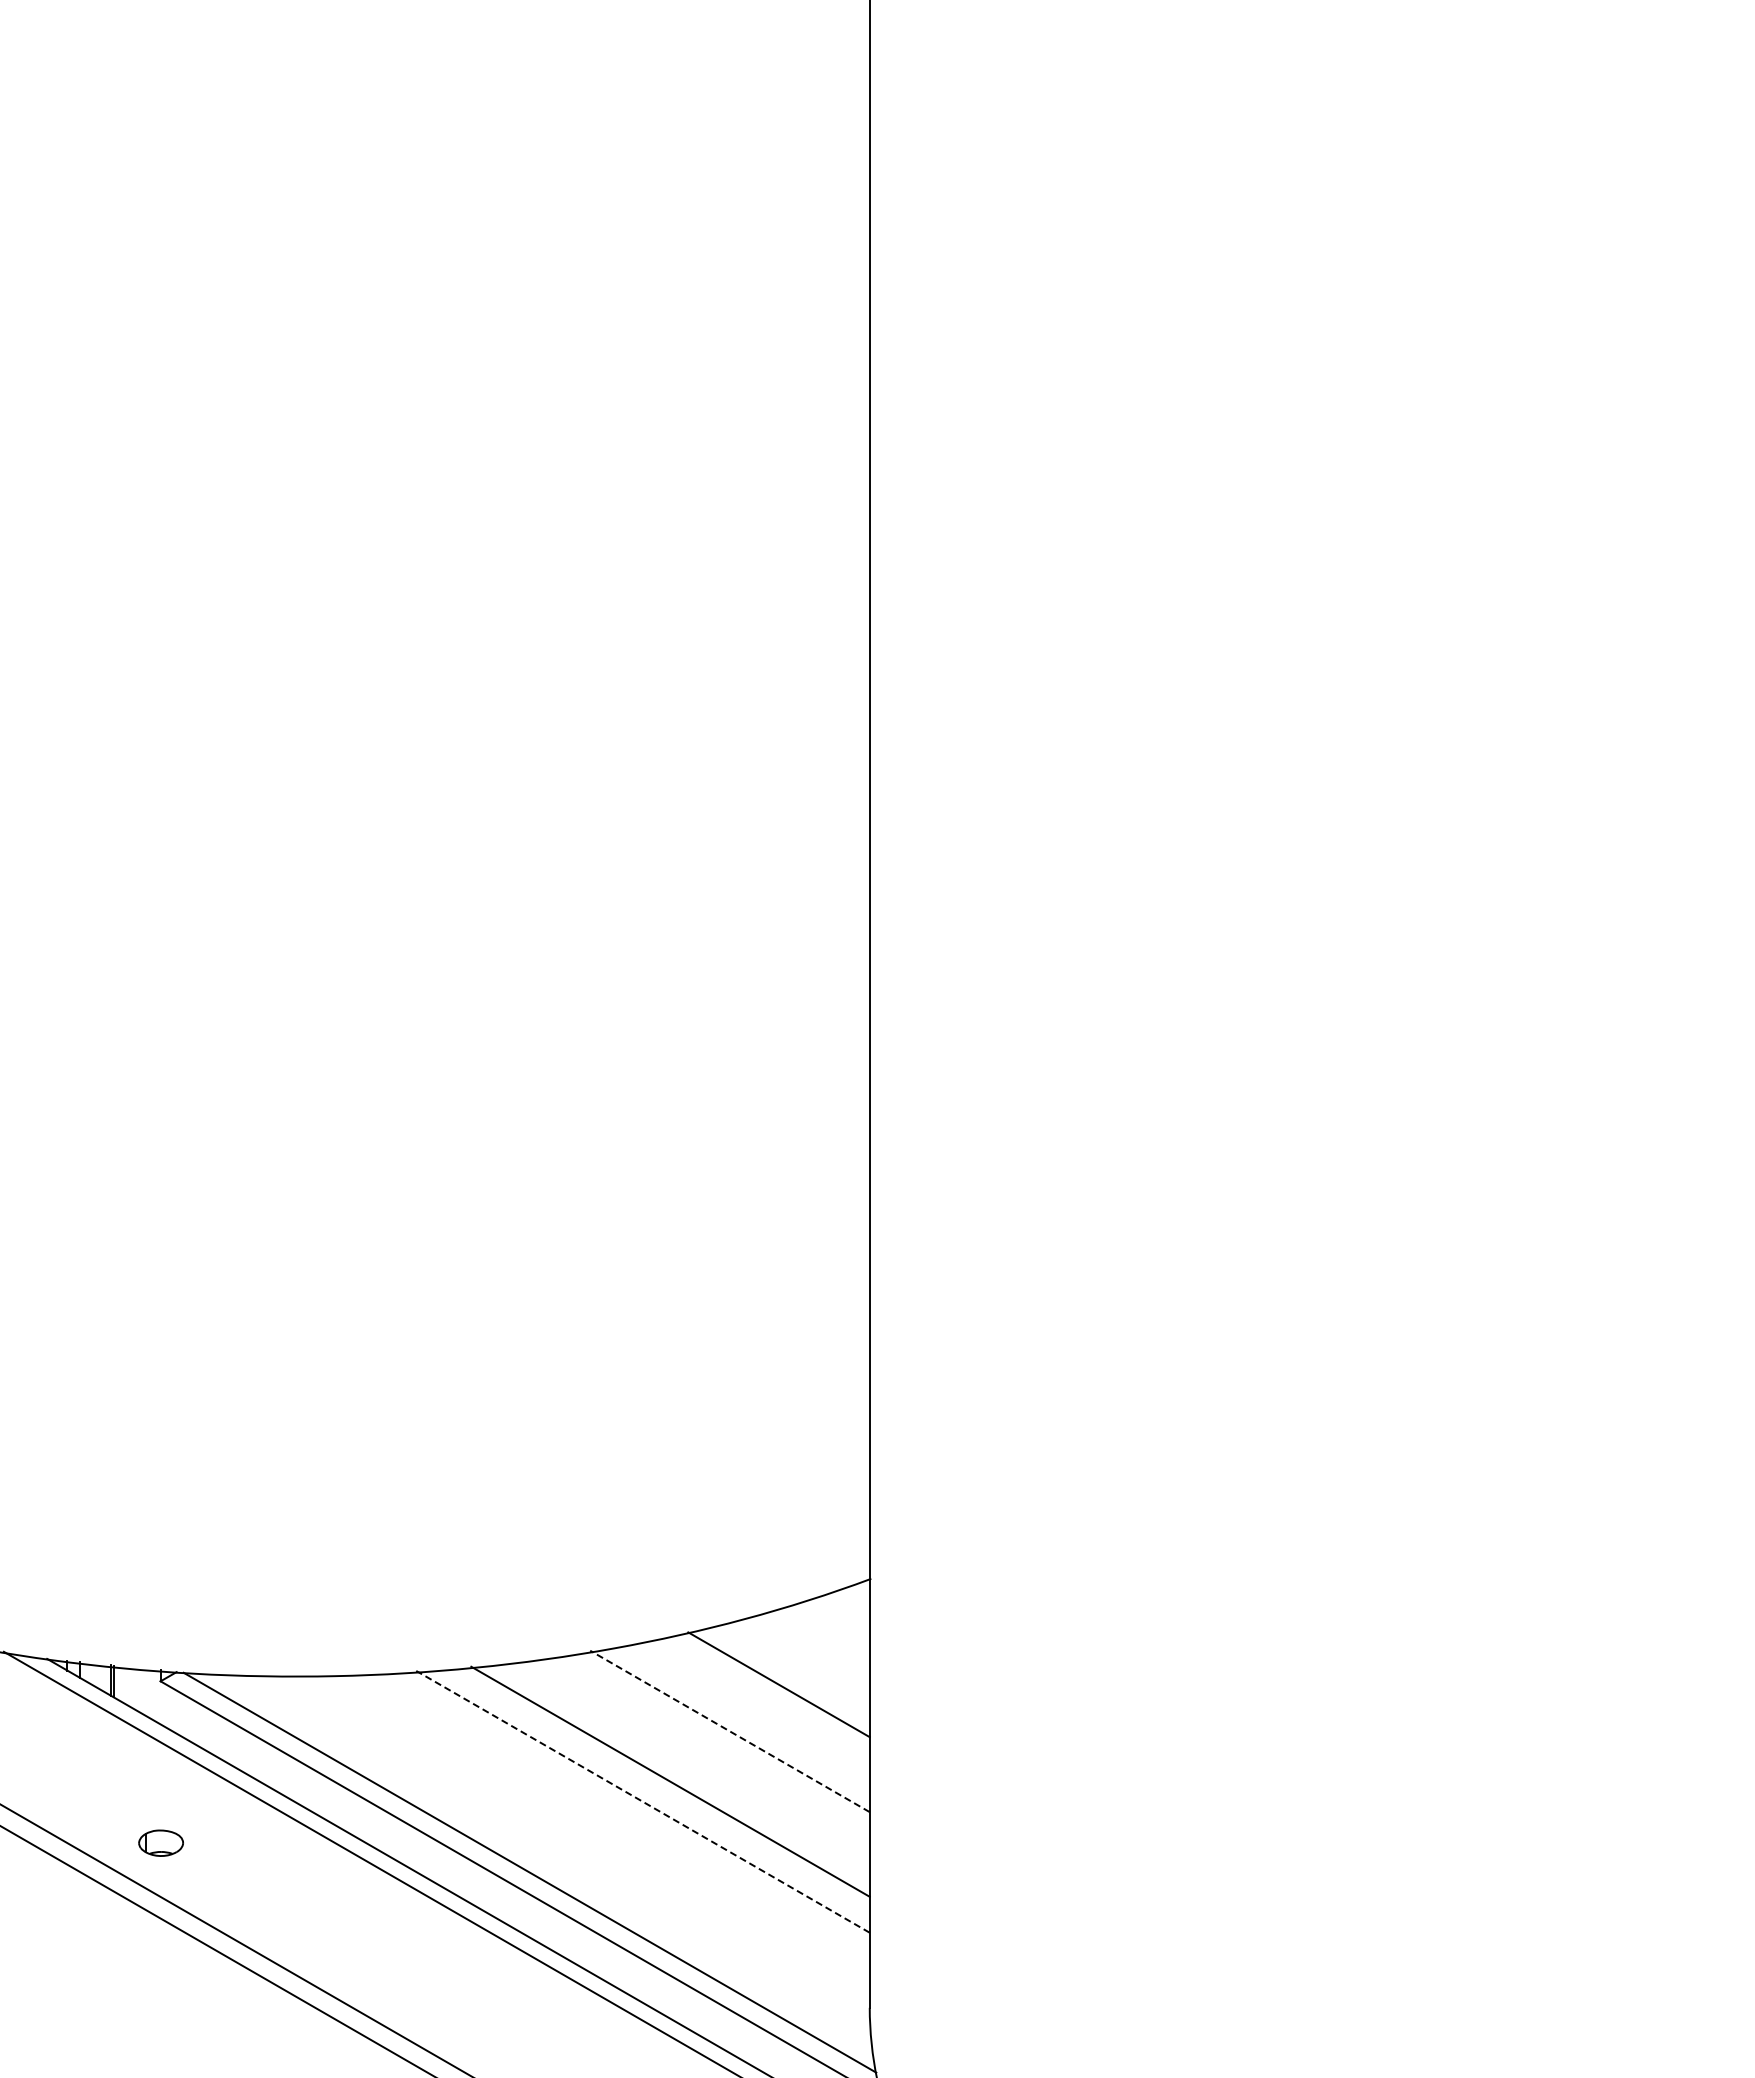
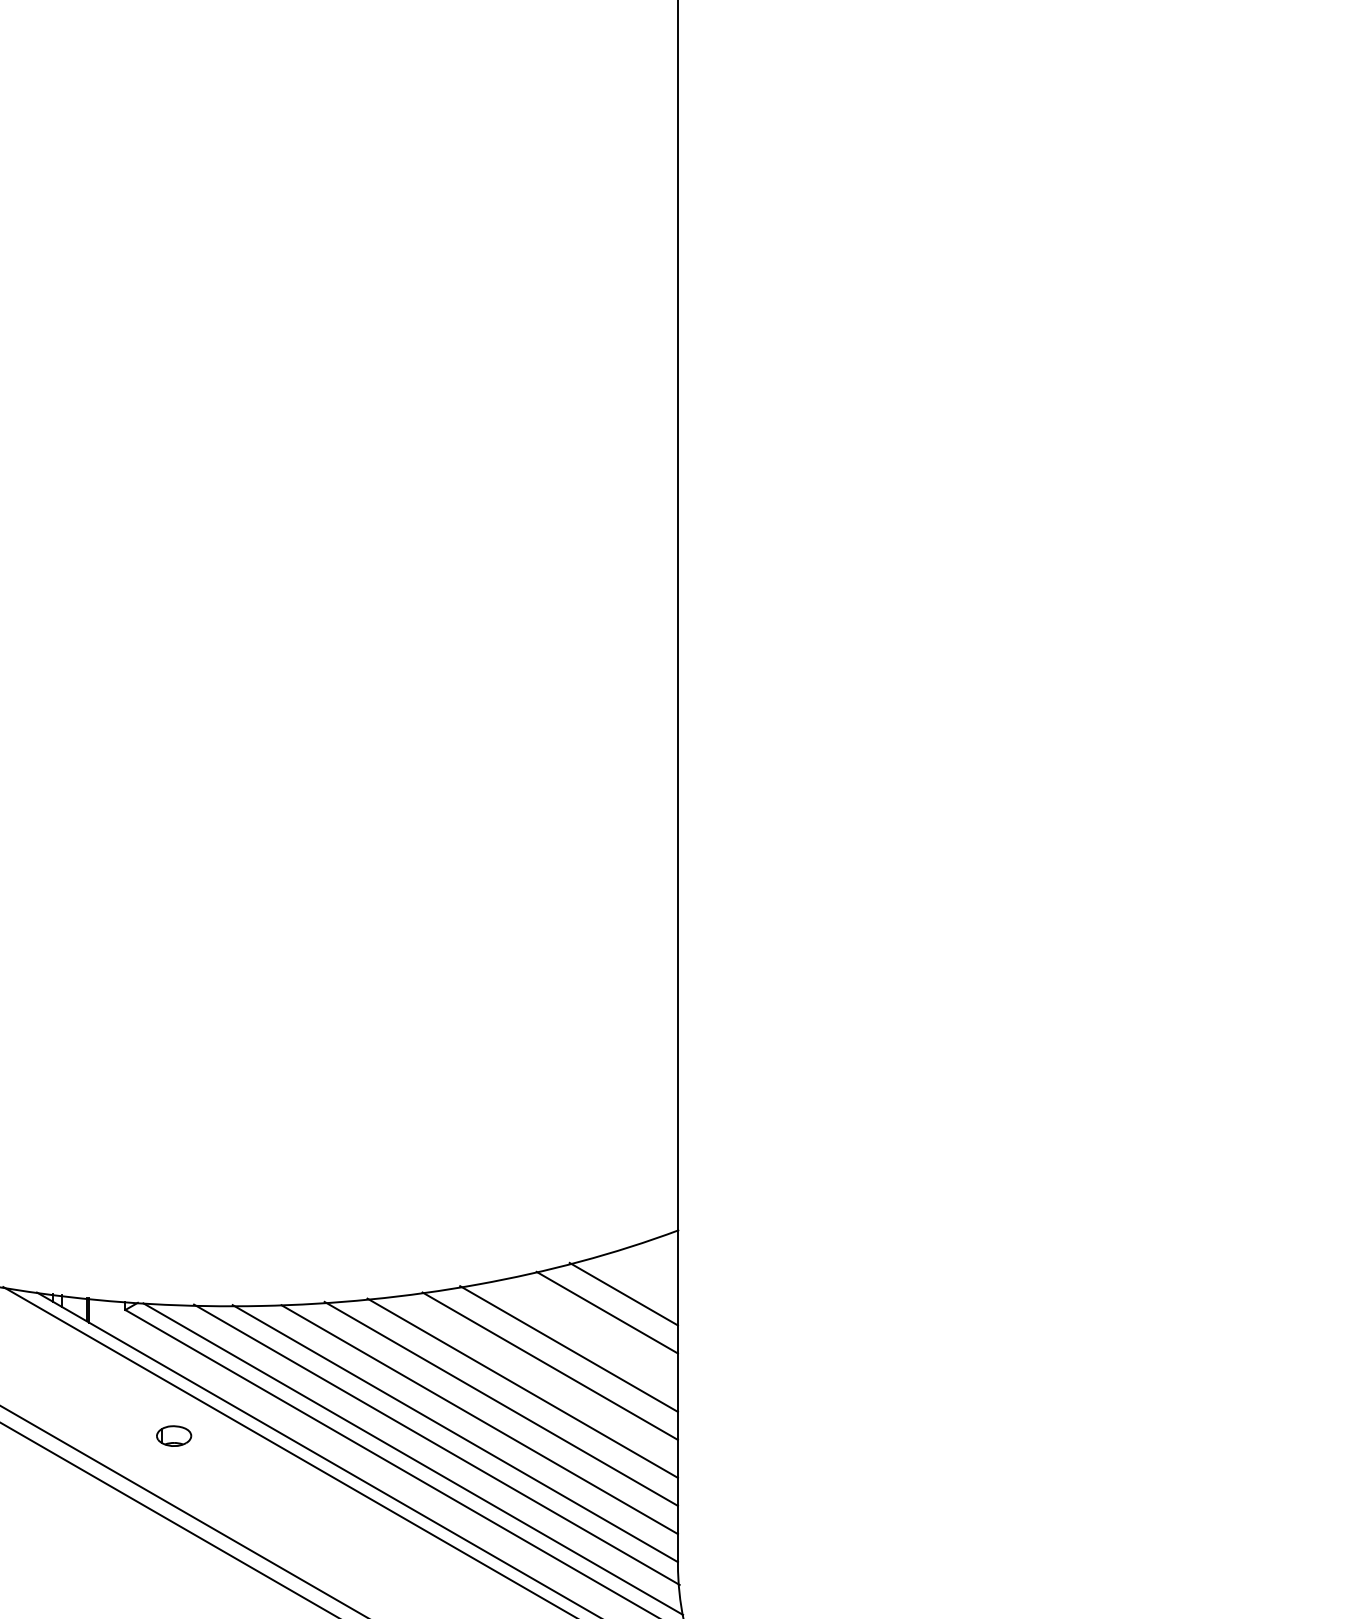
line: (799, 1660) -> (623, 1293), added
line: (729, 1731) -> (568, 1349), dashed -> solid
line: (705, 1753) -> (549, 1366), added
line: (643, 1801) -> (501, 1403), dashed -> solid
line: (614, 1821) -> (479, 1419), added
line: (583, 1839) -> (454, 1433), added
part: (160, 1842) -> (173, 1435), moved
line: (560, 1854) -> (436, 1444), added

